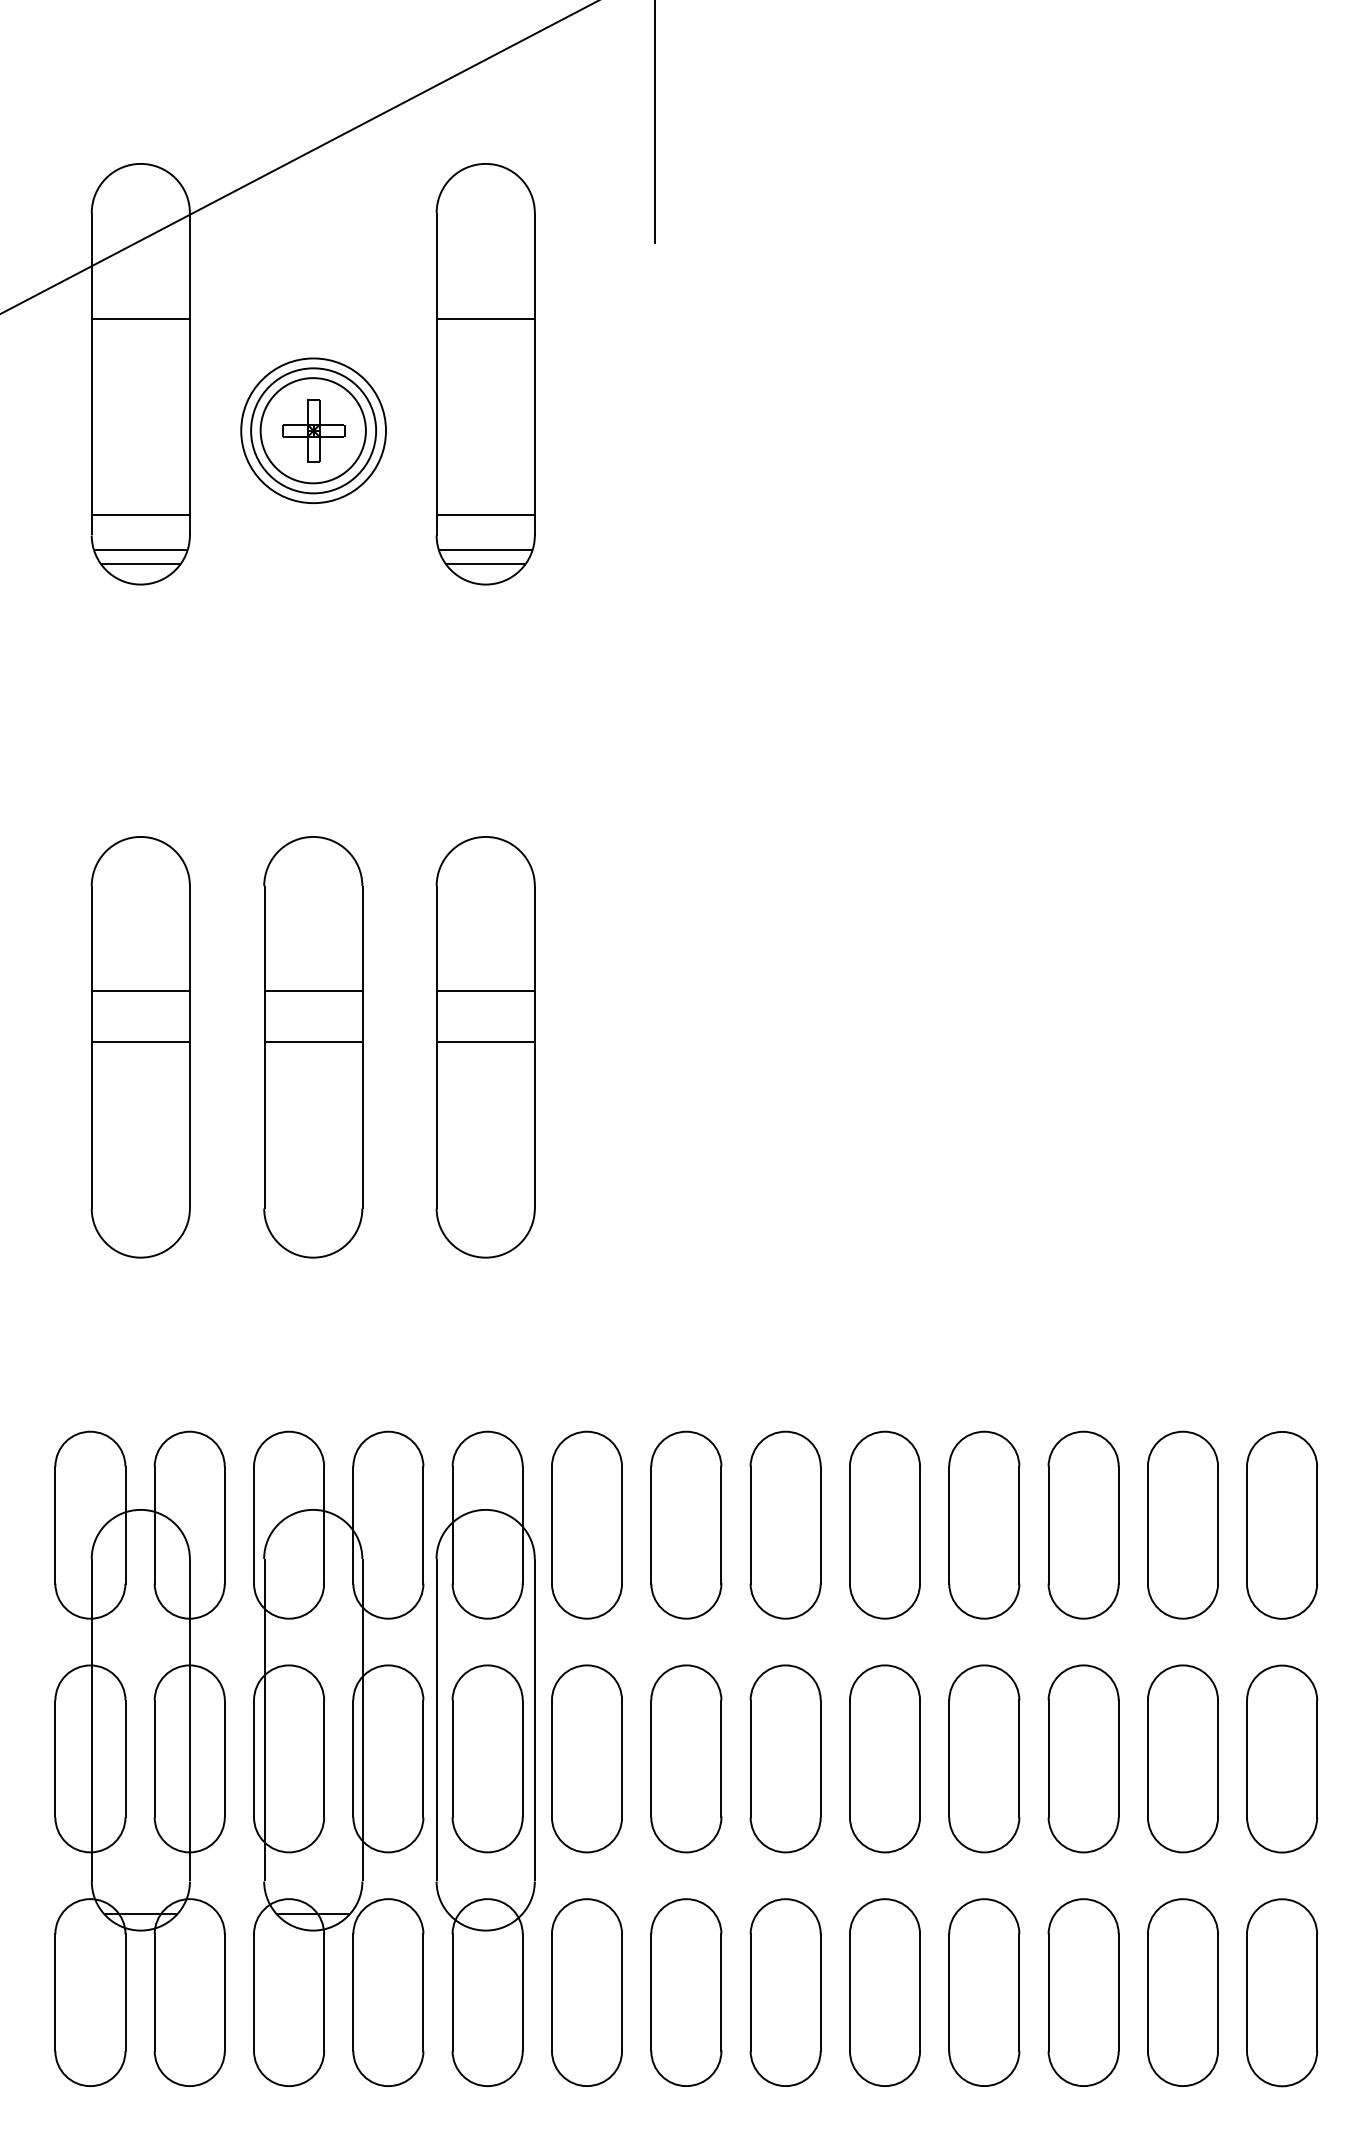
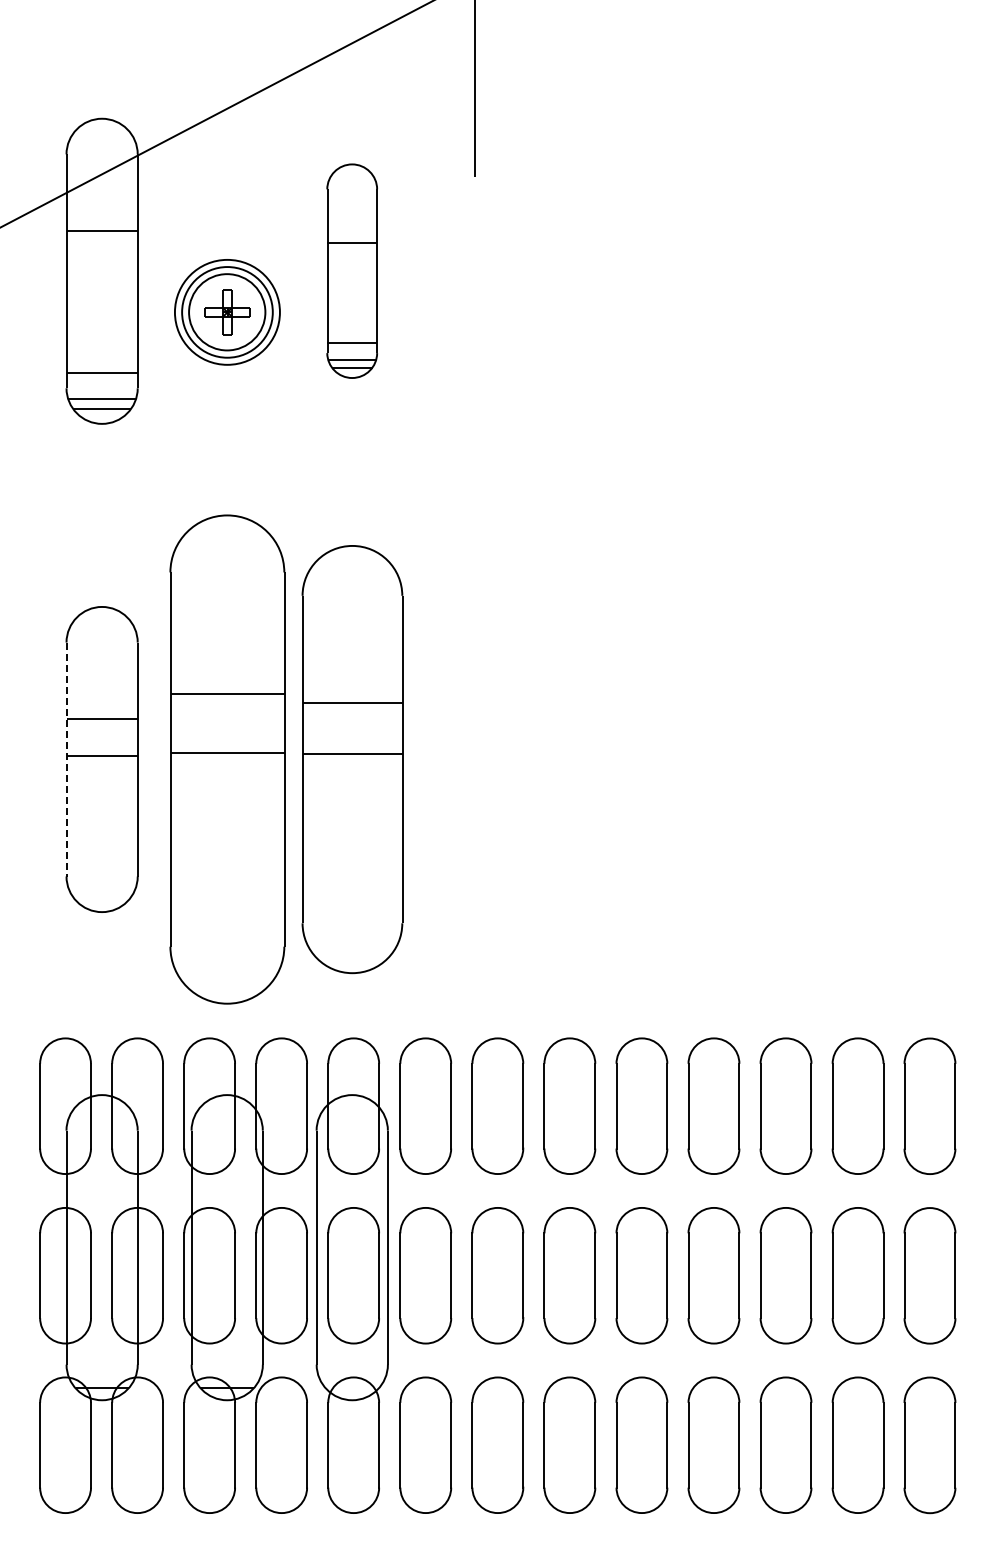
part: (484, 373) -> (351, 270), size x0.7
line: (91, 1047) -> (66, 759), solid -> dashed
part: (312, 1047) -> (226, 759), size x1.6
part: (484, 1047) -> (351, 759), size x1.4

